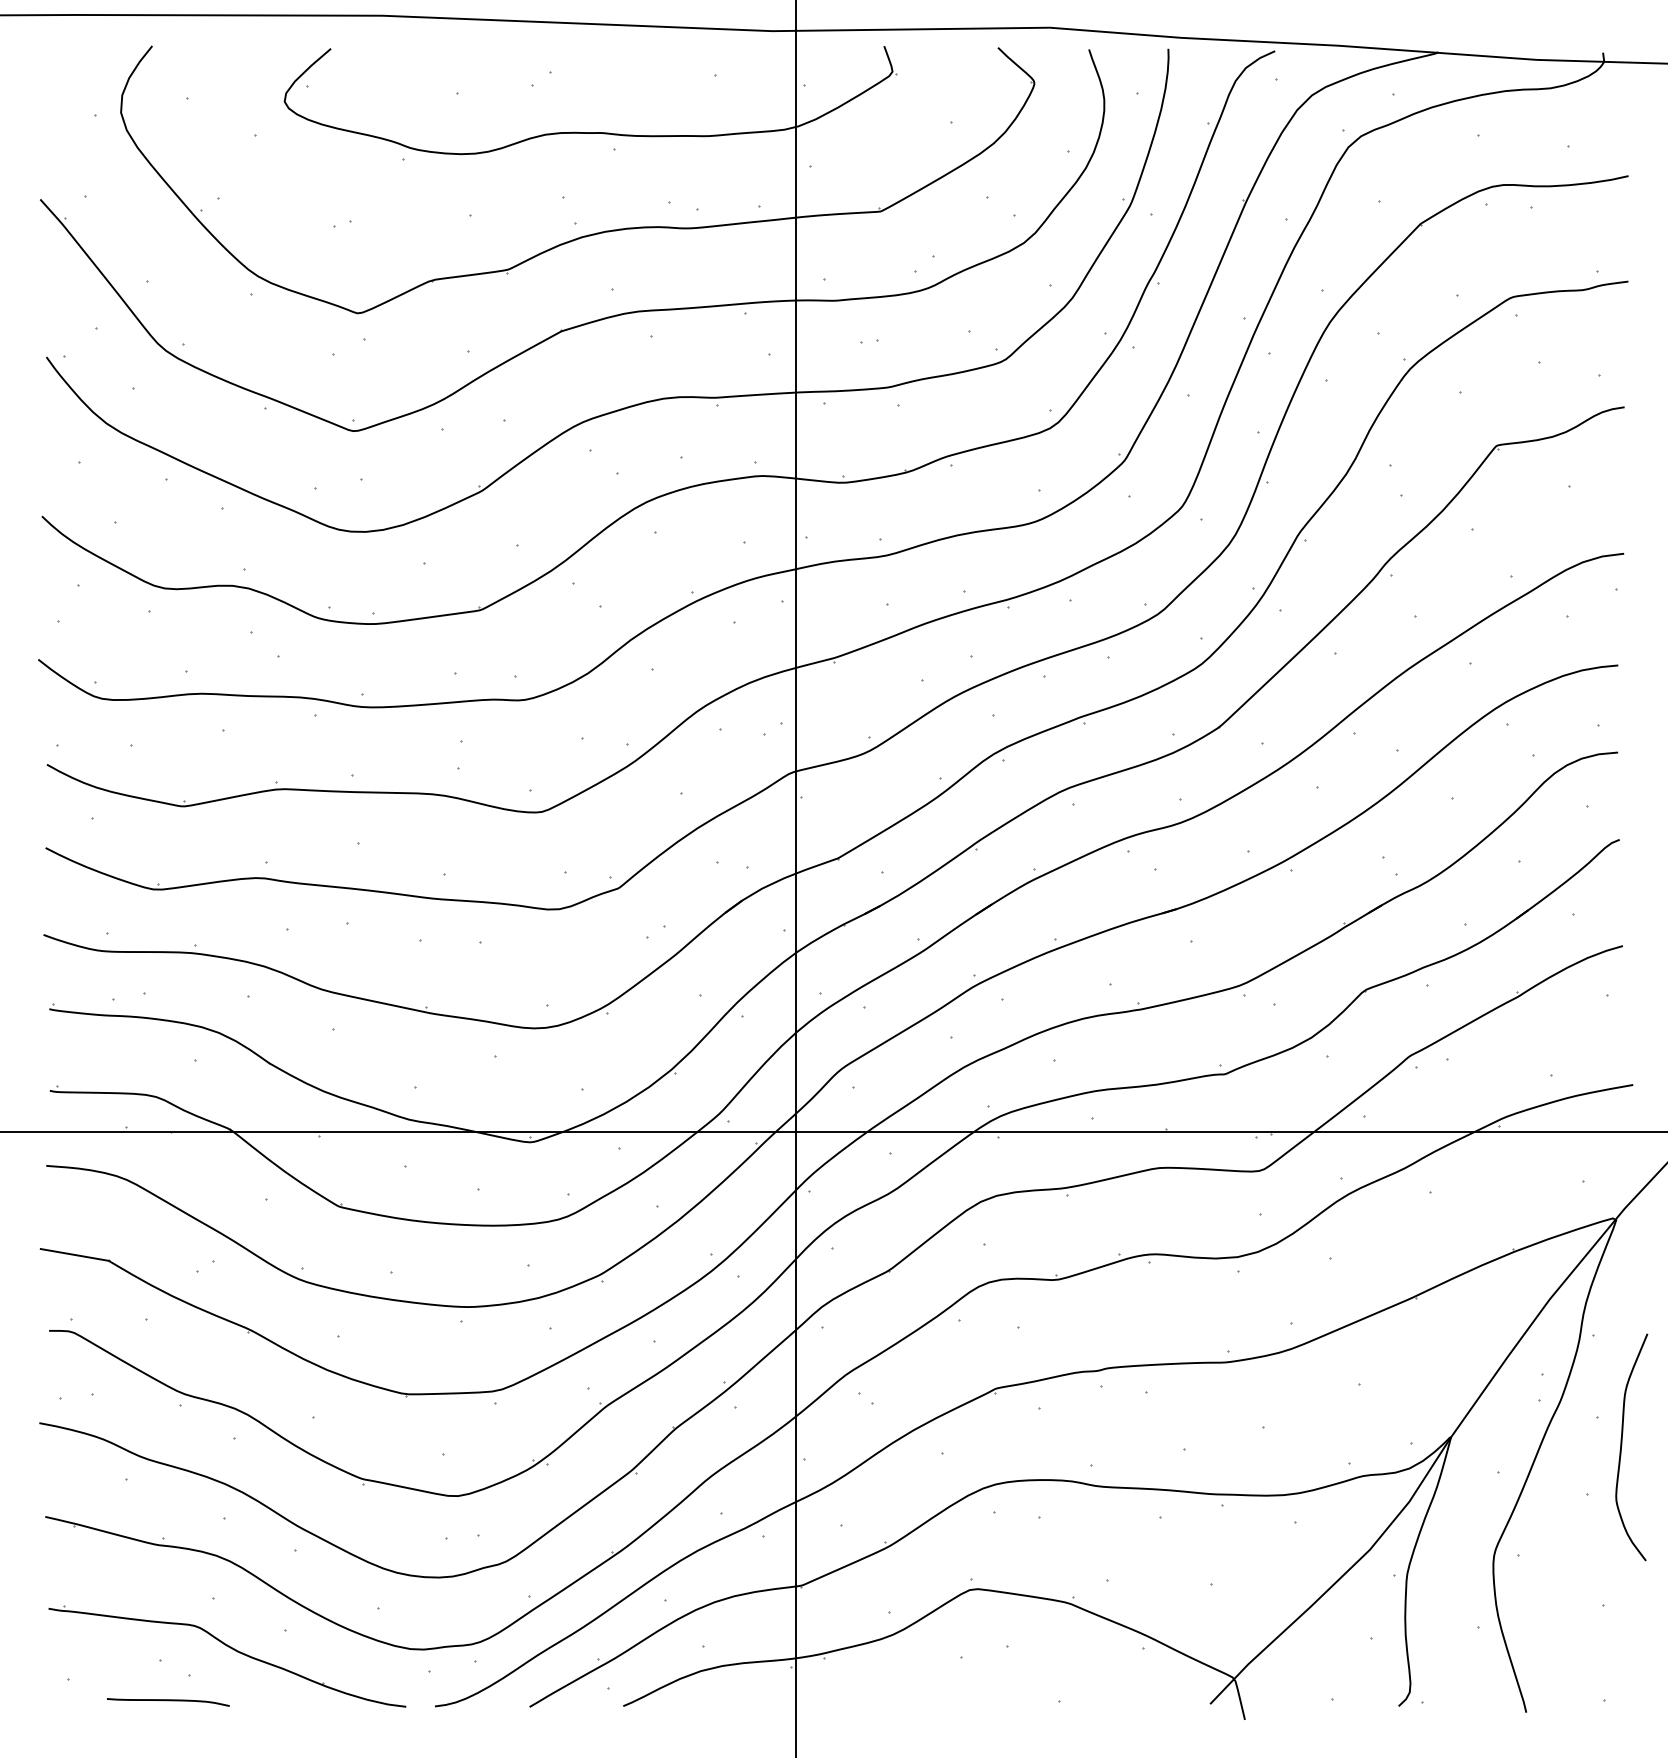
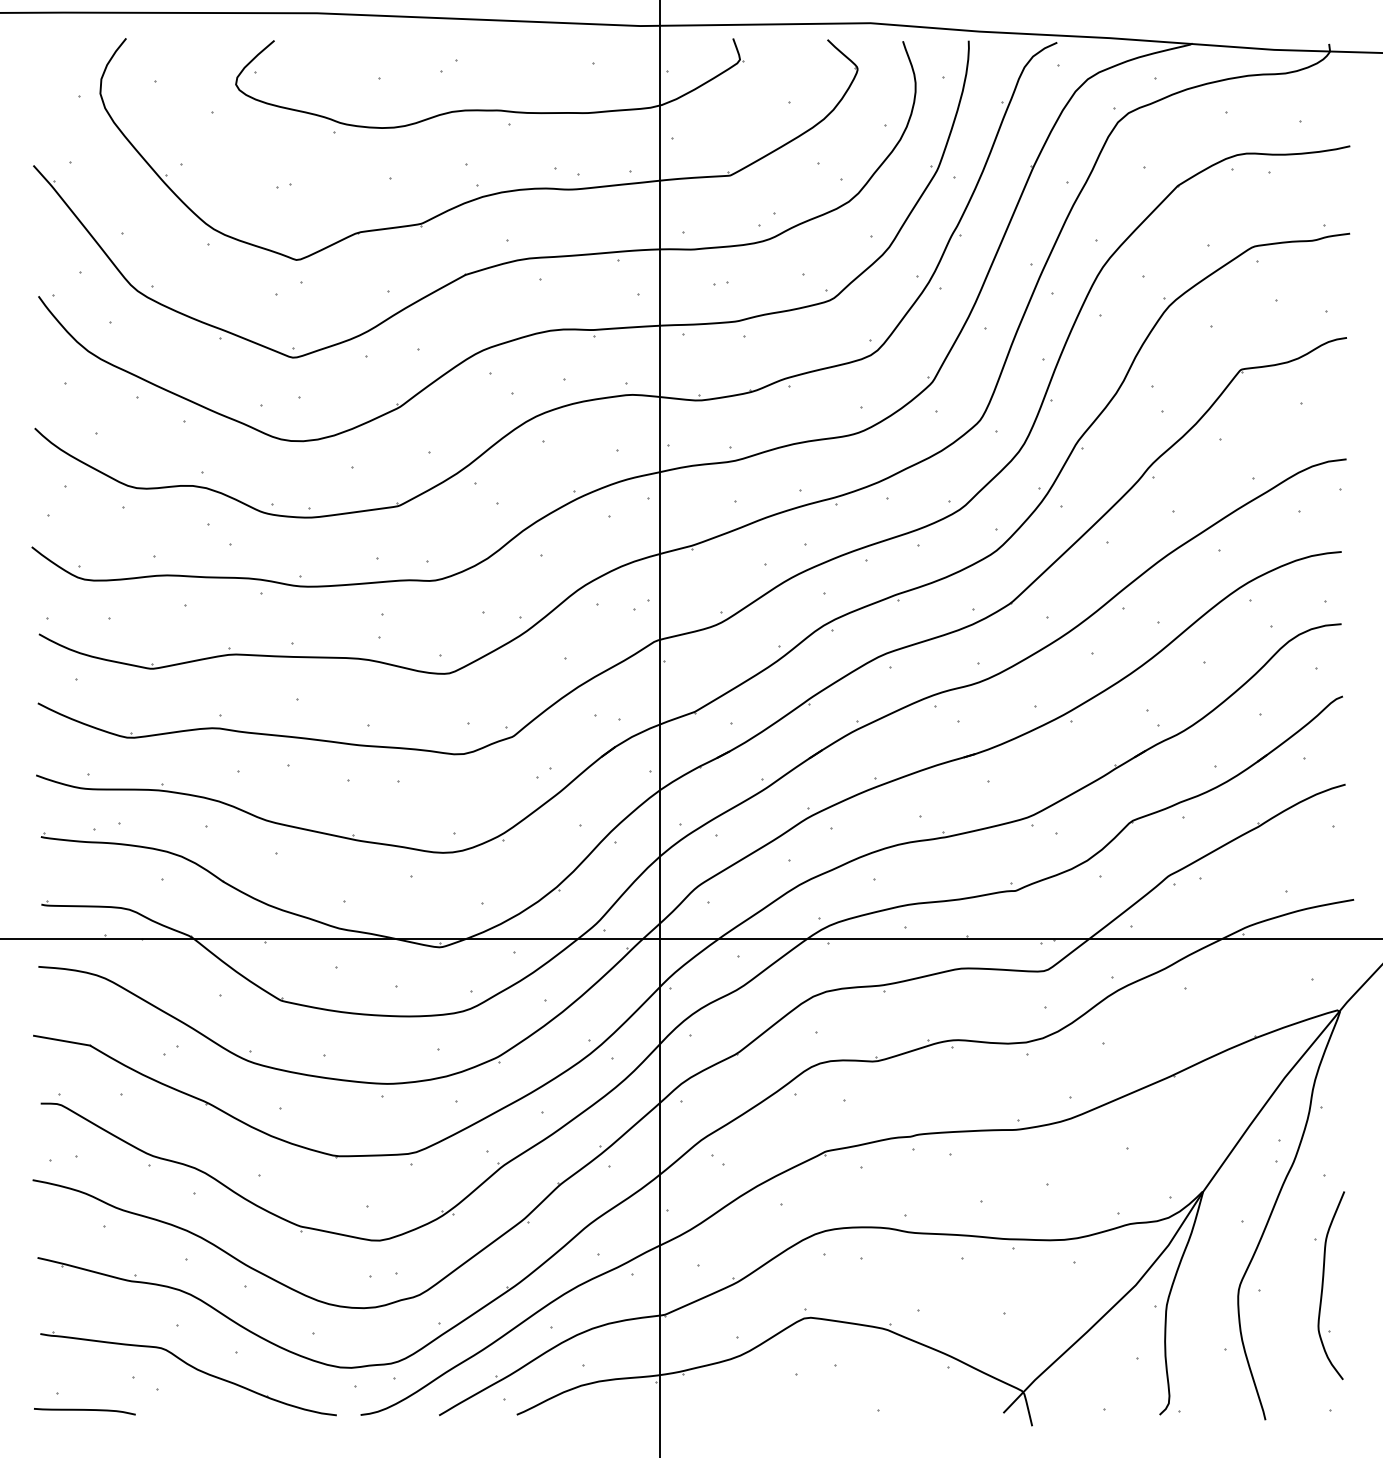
curve: (1622, 1445) -> (1323, 1284), moved
curve: (167, 1701) -> (84, 1410), moved

